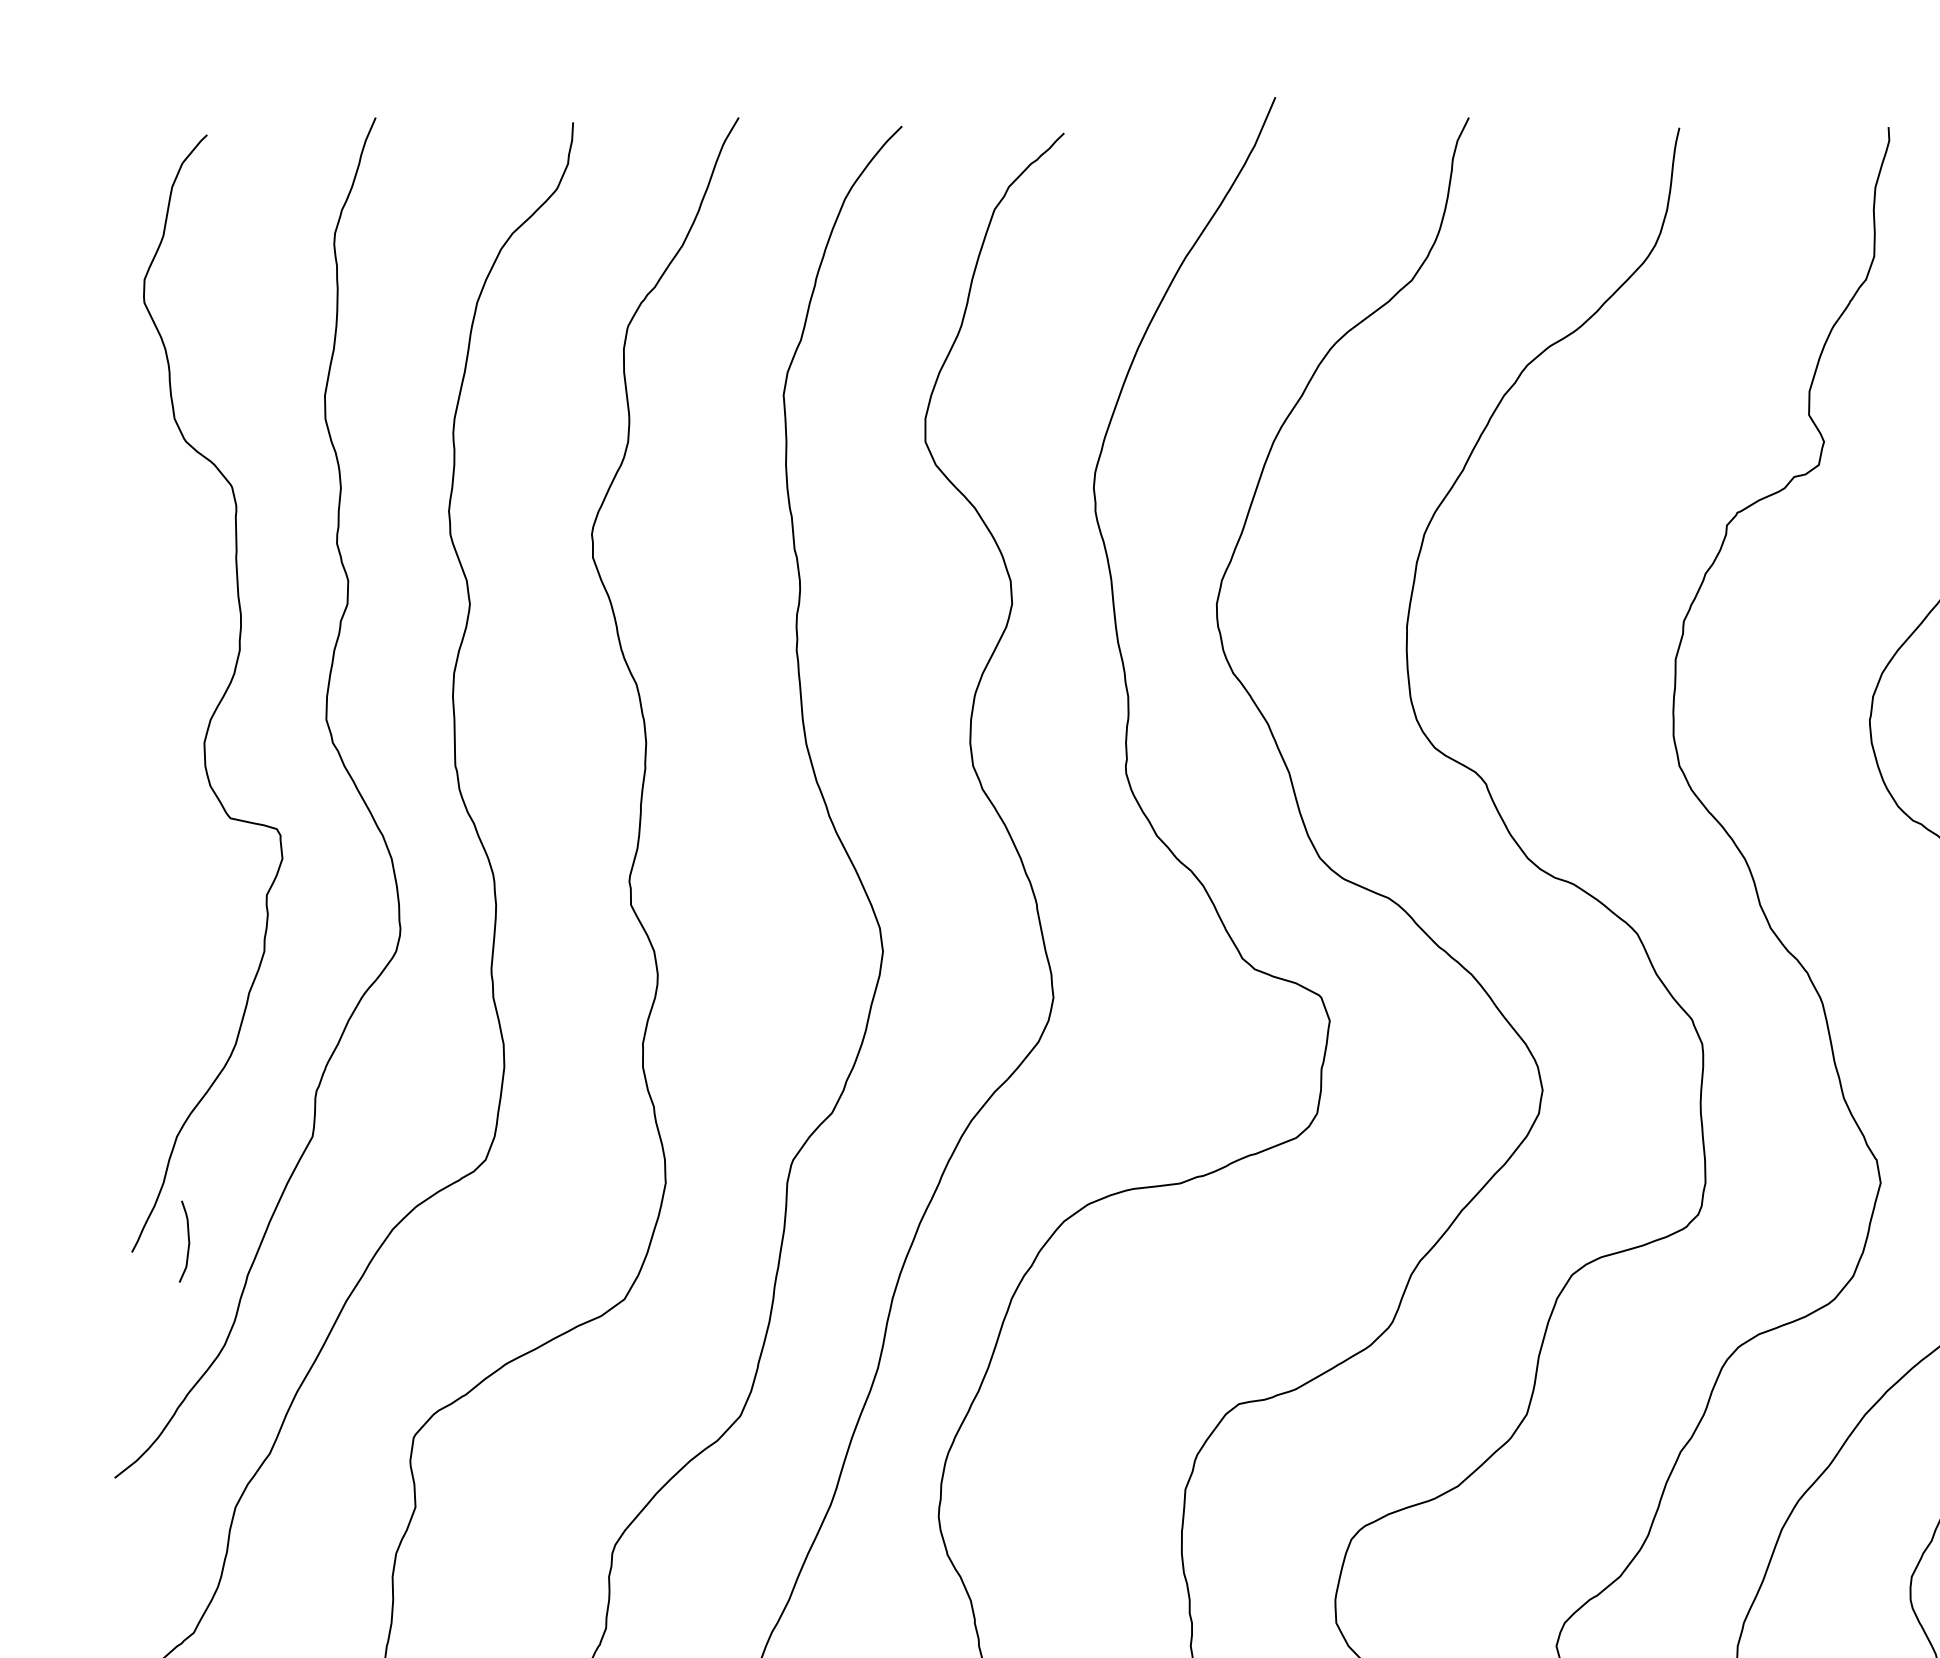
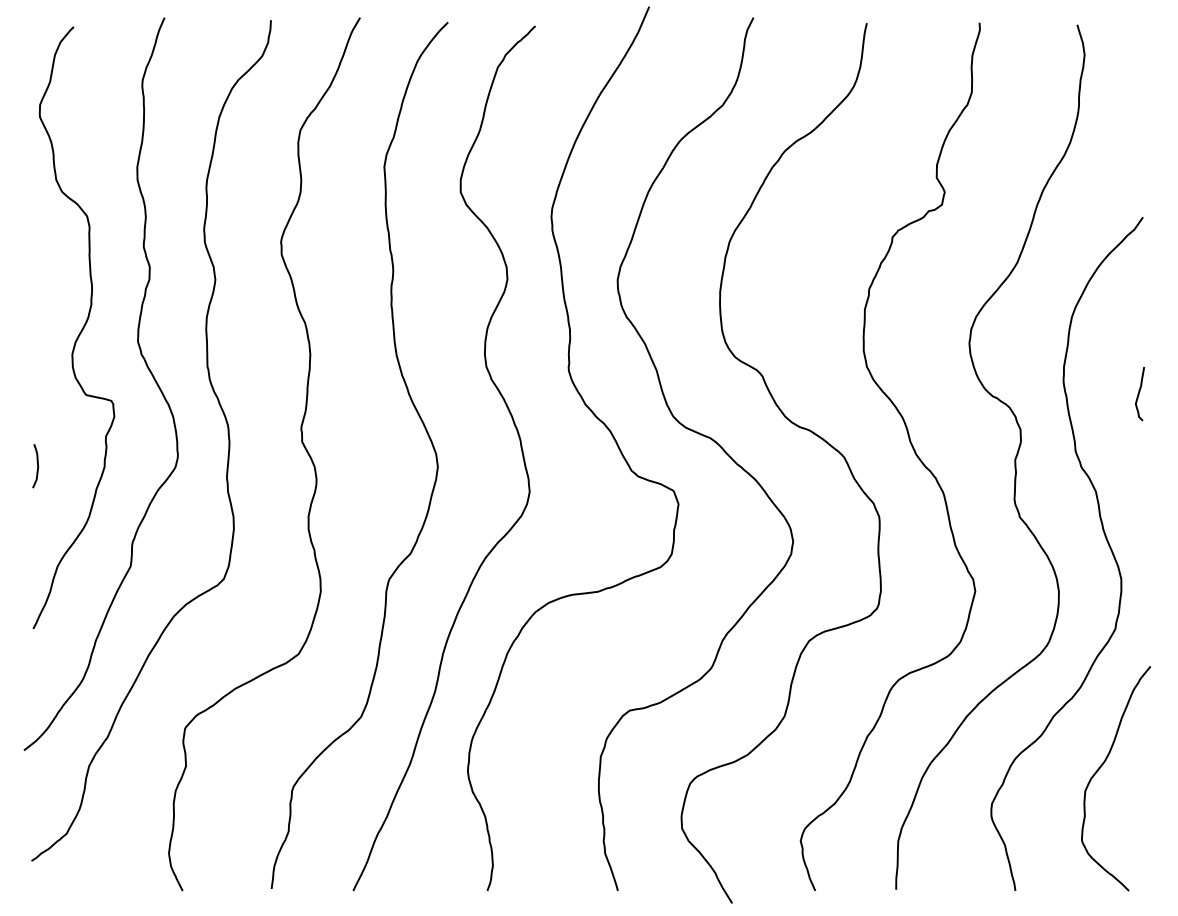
curve: (187, 1242) -> (37, 466), moved

